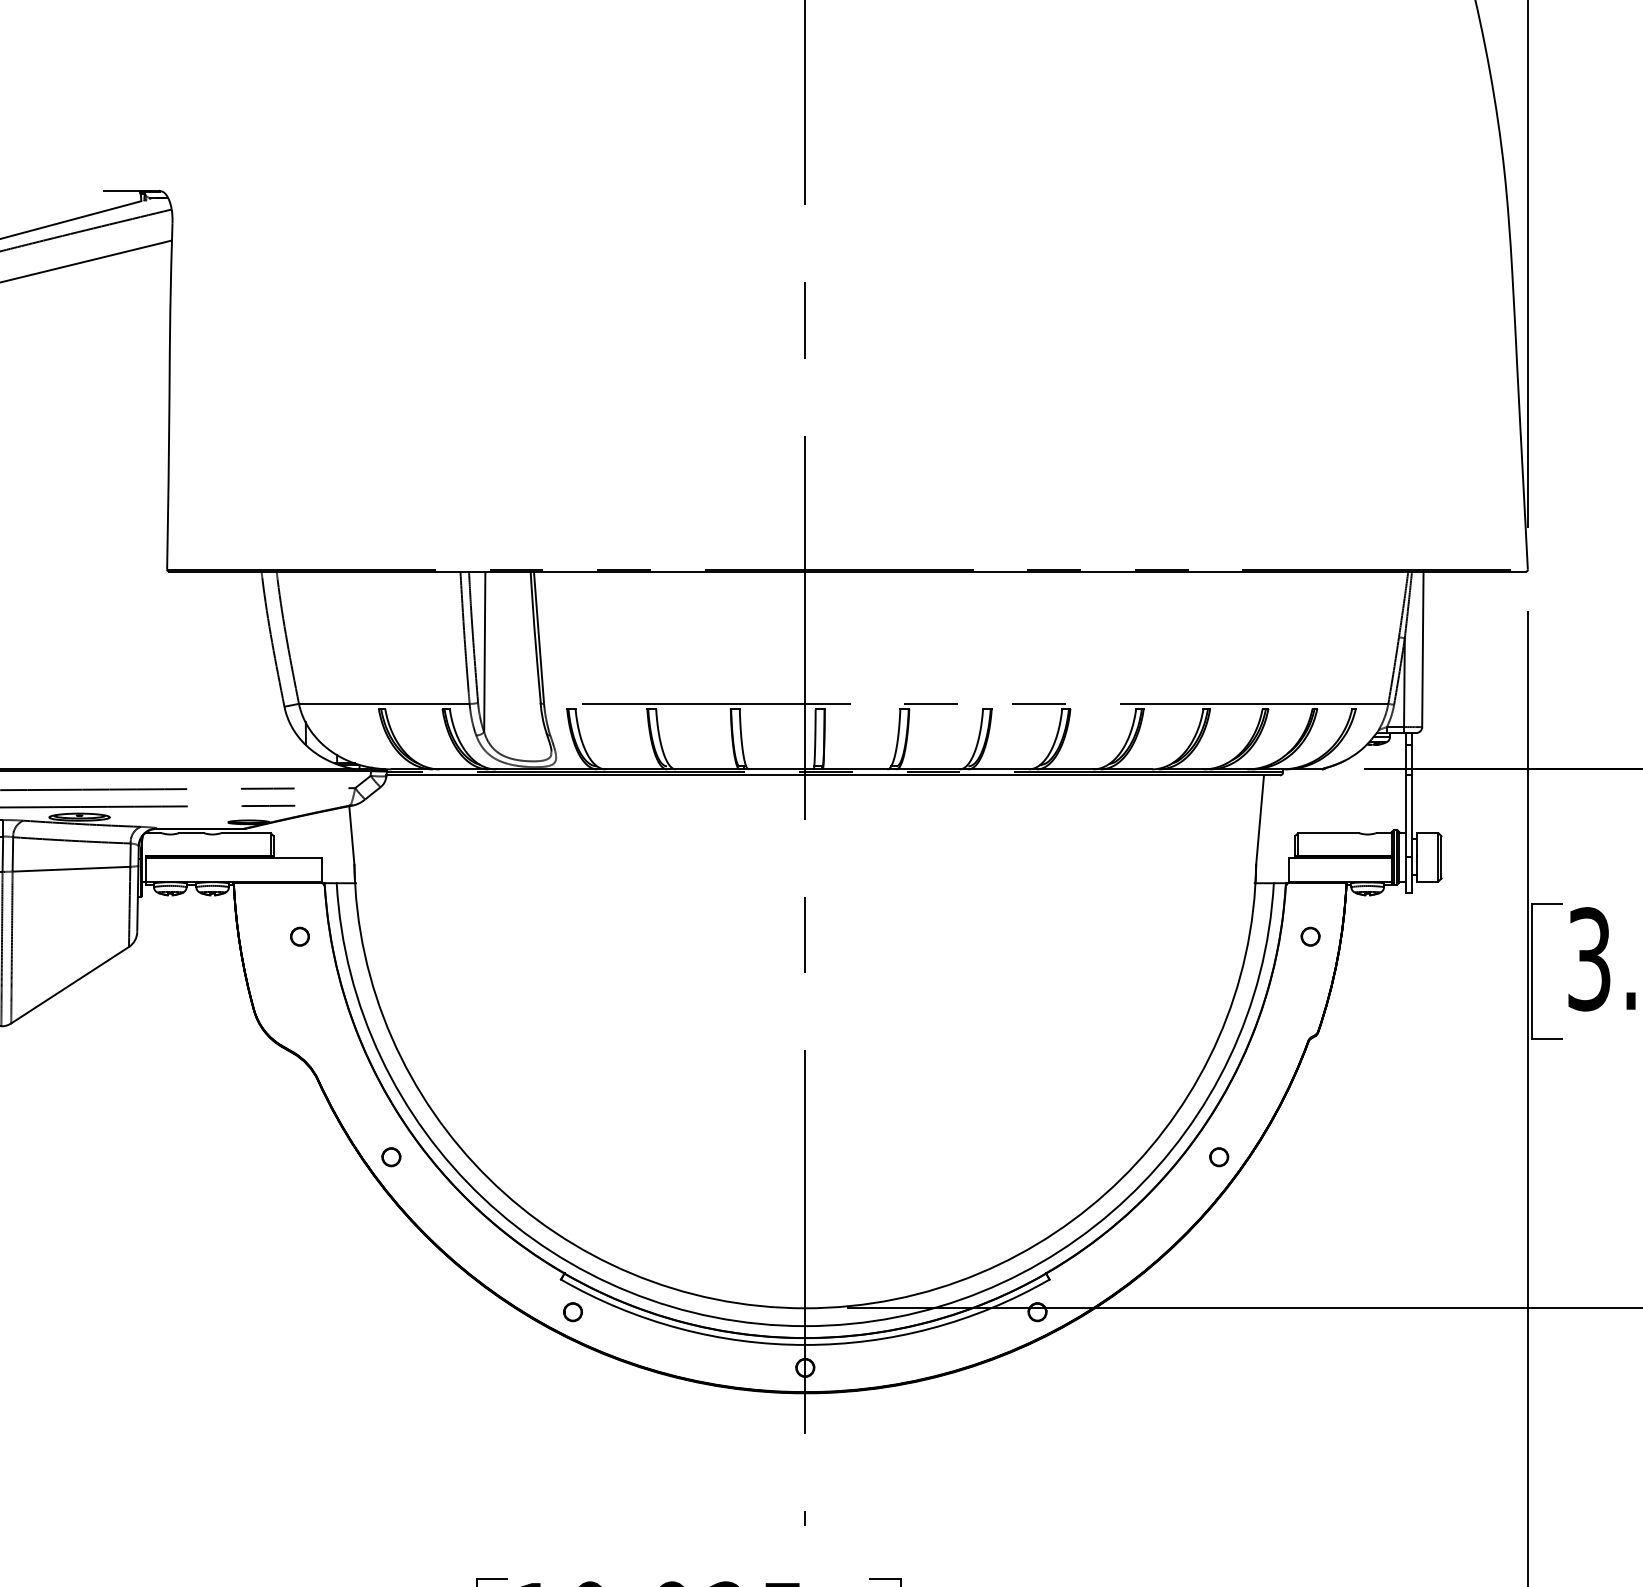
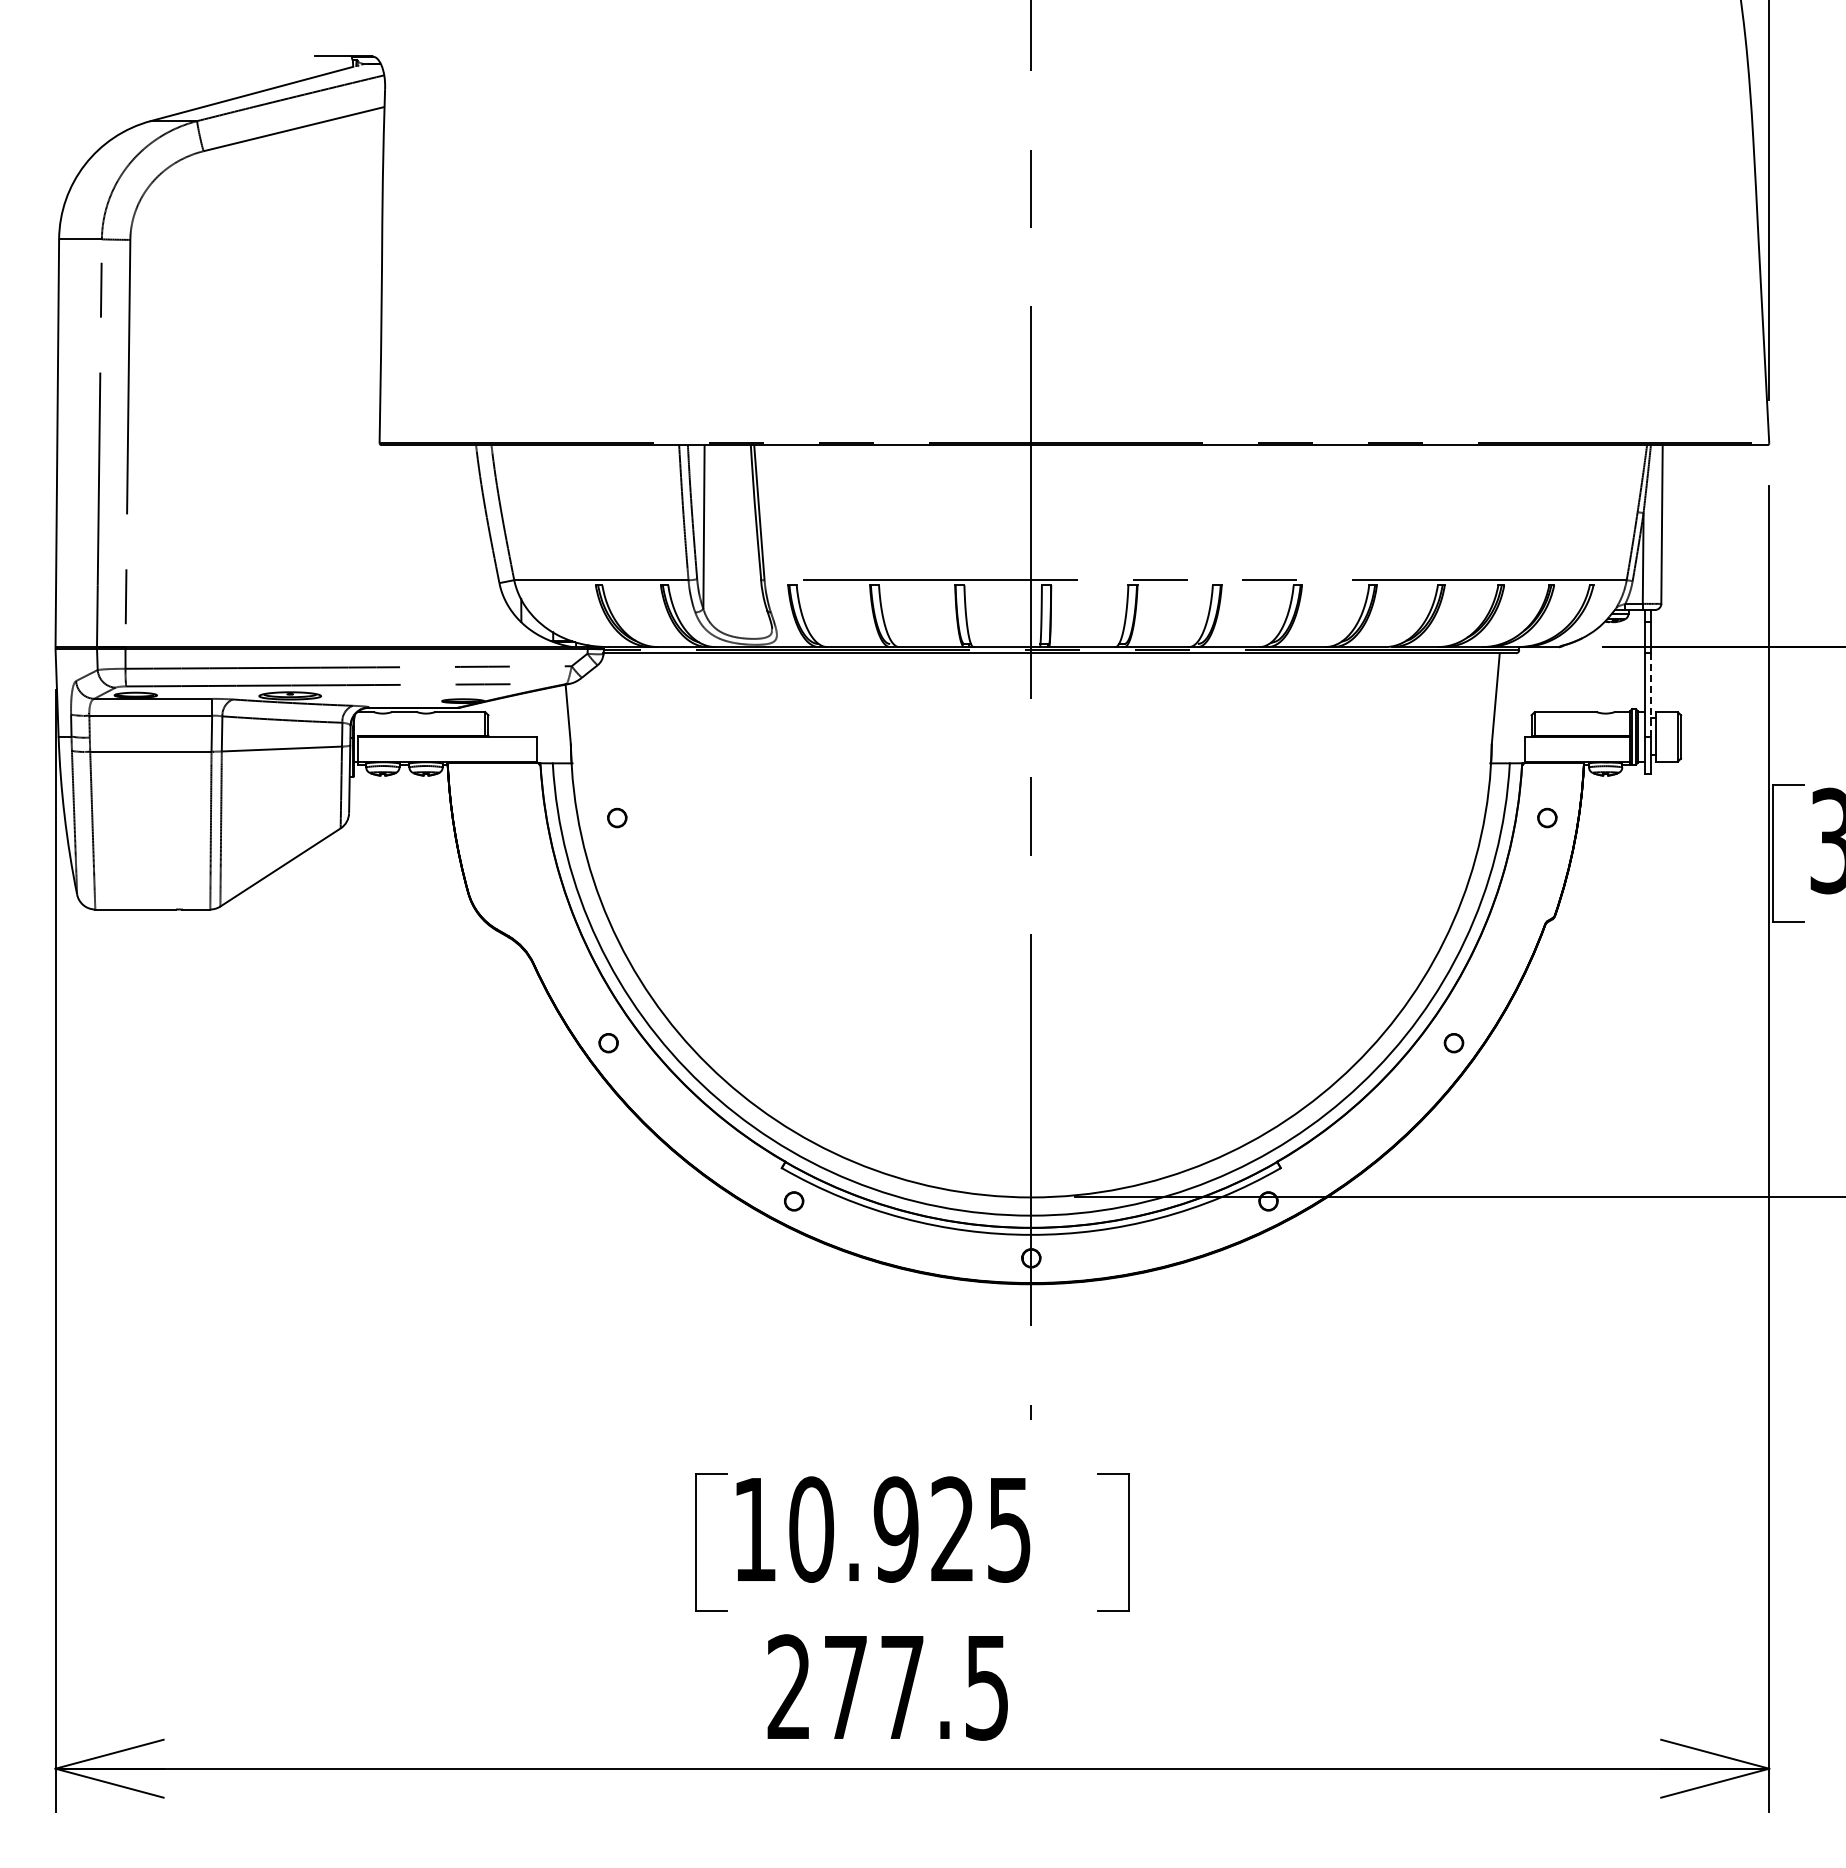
line: (1411, 815) -> (1650, 694), solid -> dashed
part: (300, 936) -> (617, 817), moved

